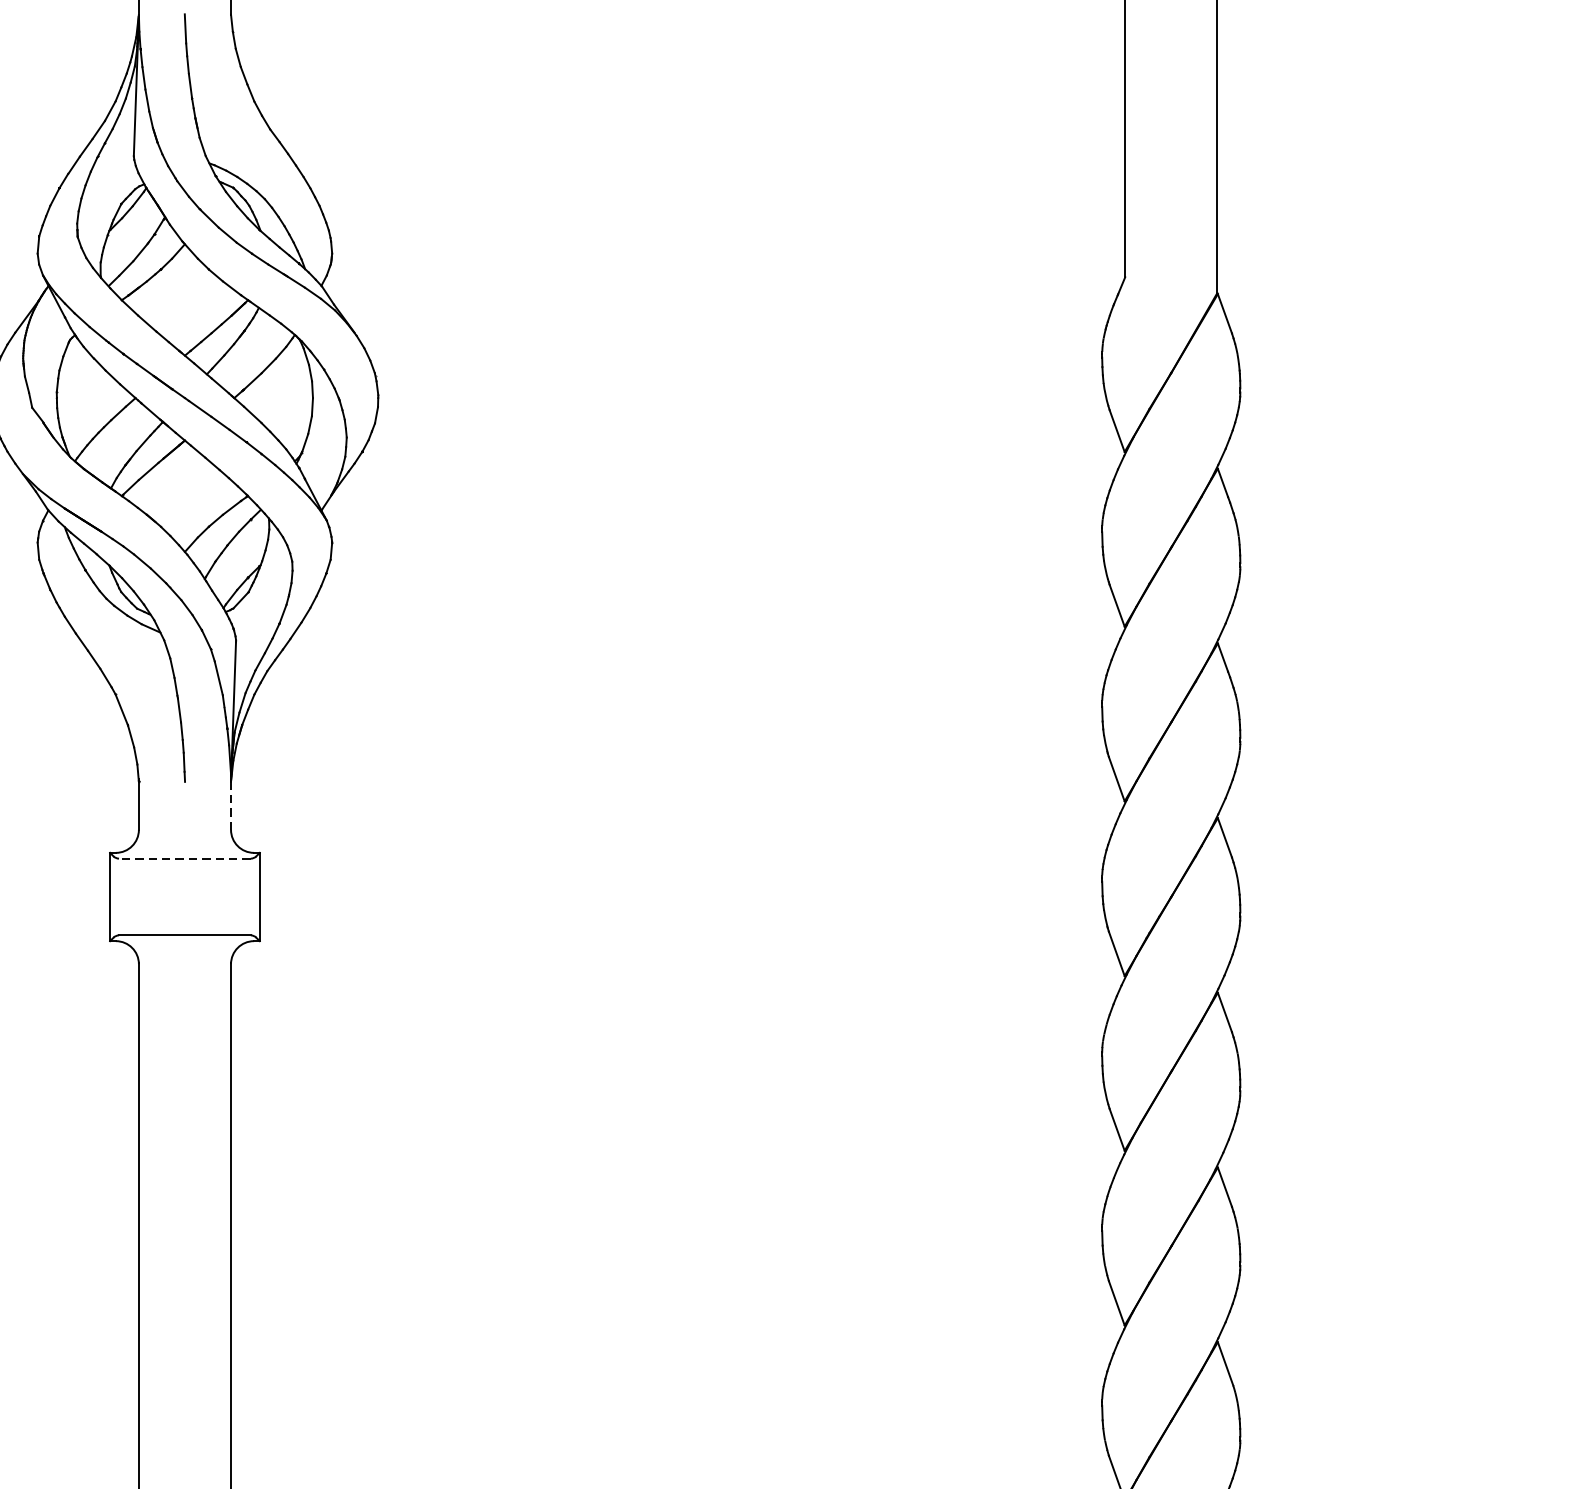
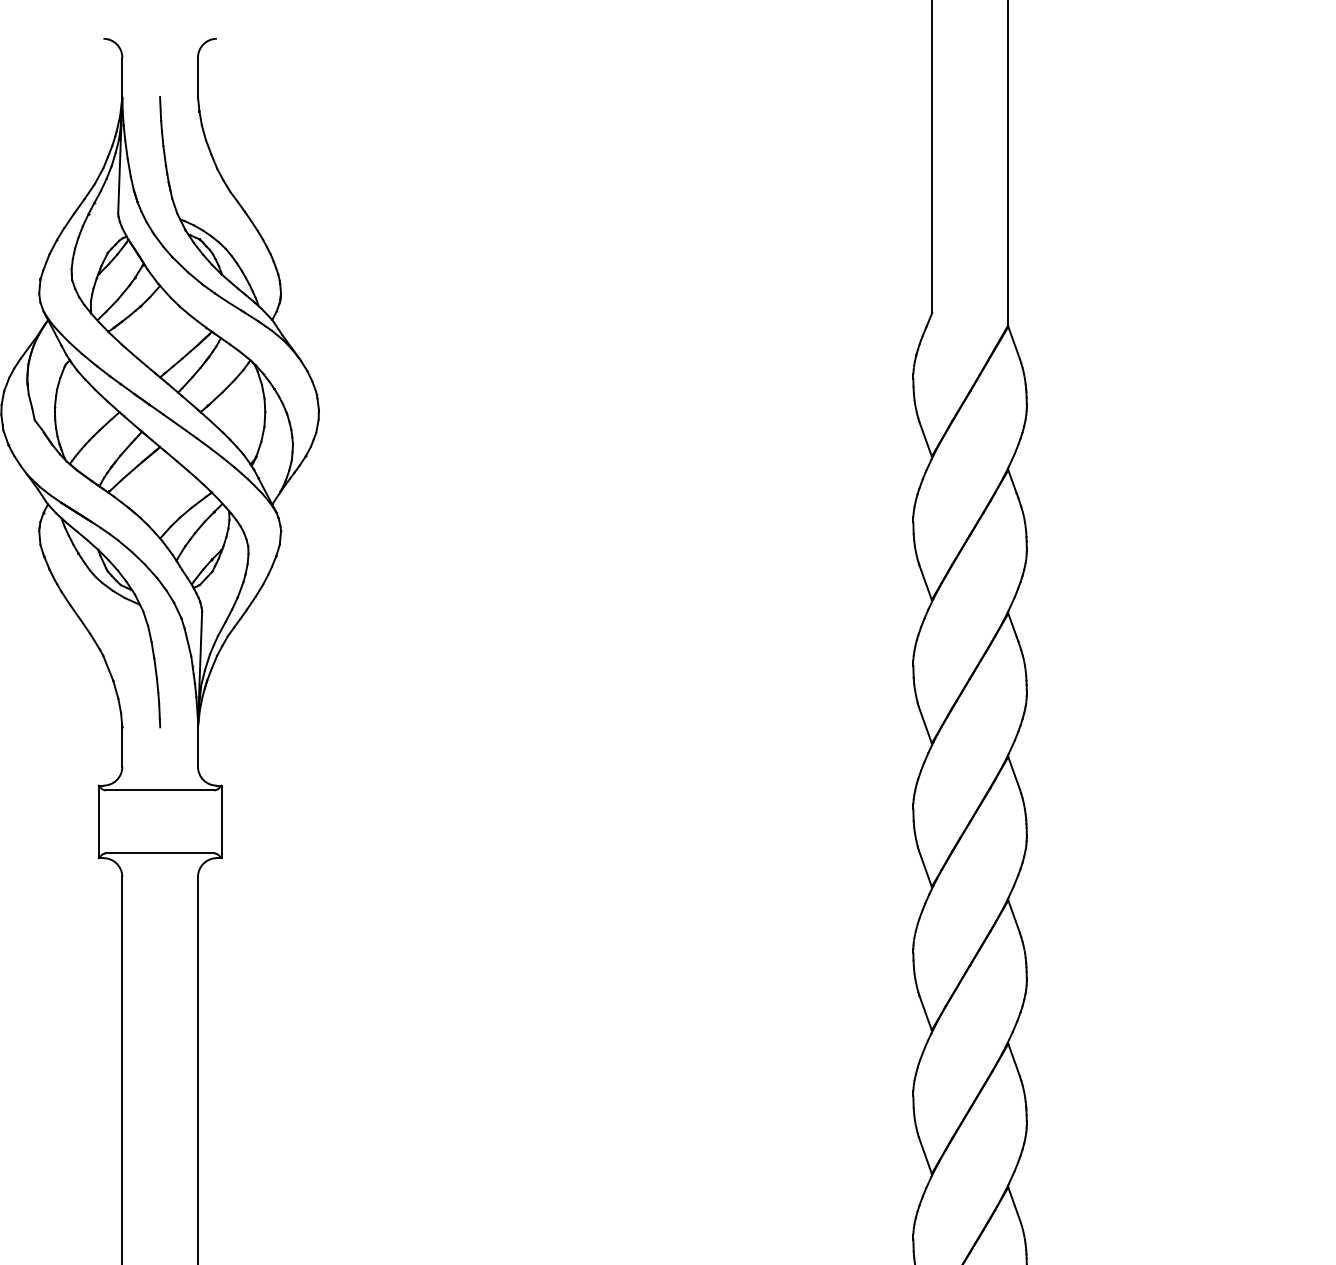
line: (230, 805) -> (197, 746), dashed -> solid
line: (184, 858) -> (159, 790), dashed -> solid

